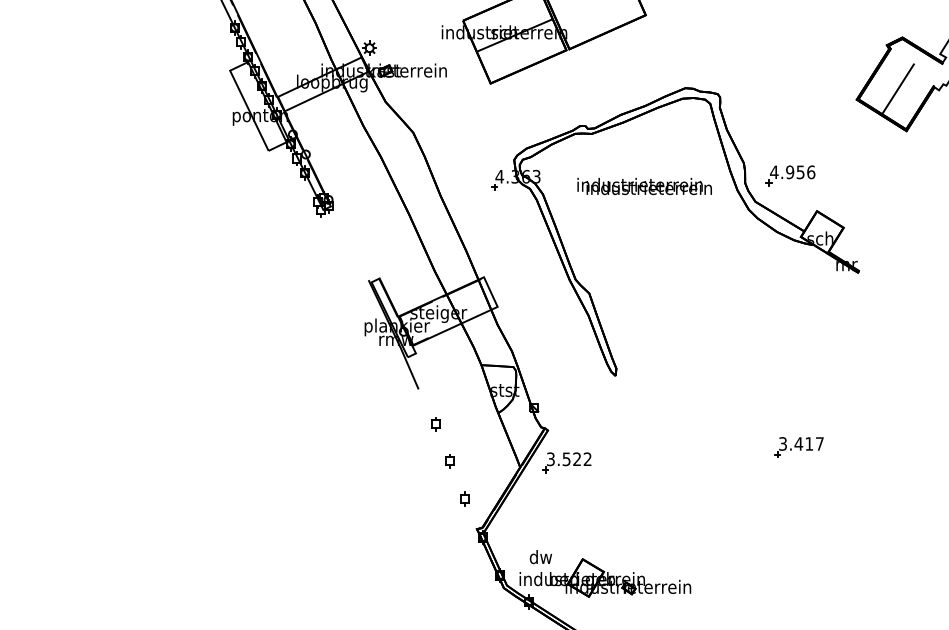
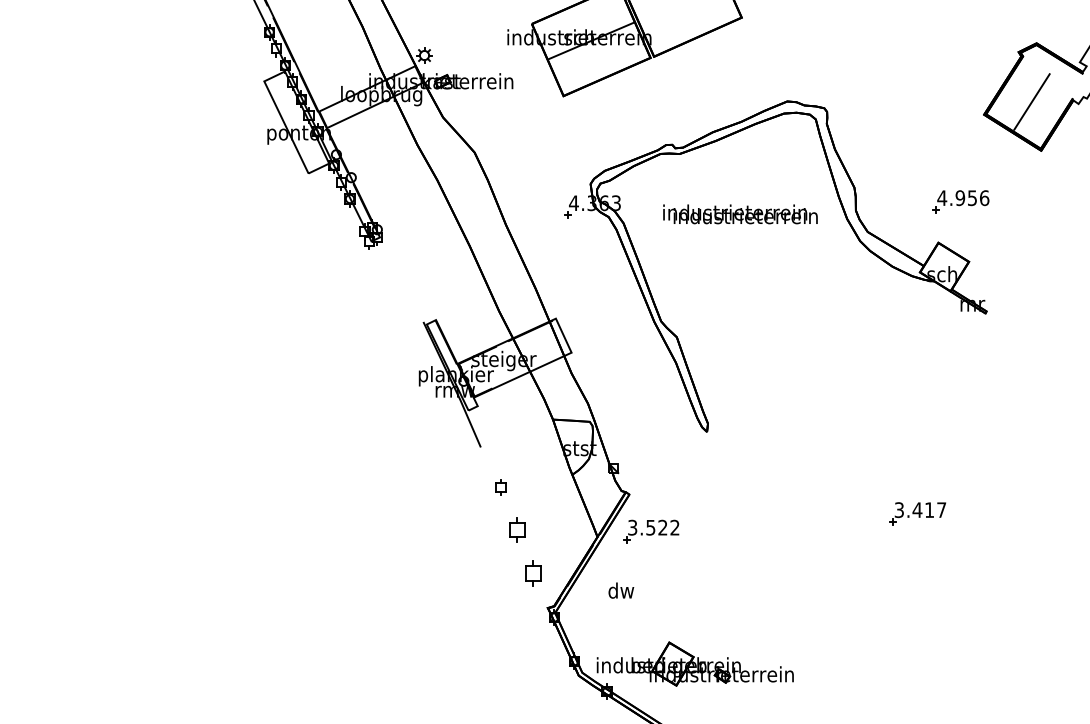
part: (790, 175) -> (960, 201), moved
part: (449, 461) -> (516, 530), size x1.6
part: (464, 498) -> (533, 572), size x1.6
text: (540, 557) -> (620, 591), moved

